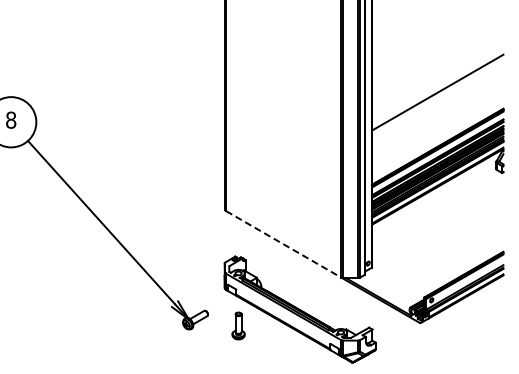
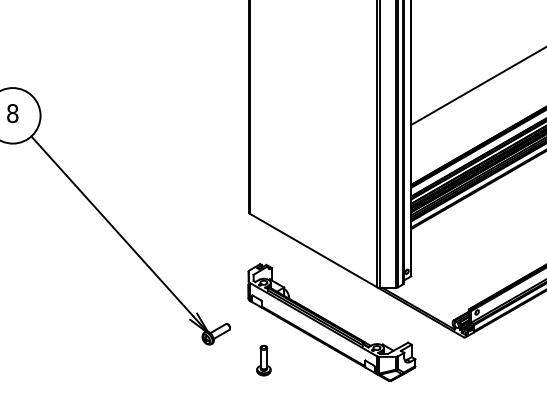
line: (284, 244) -> (314, 250), dashed -> solid
part: (238, 325) -> (263, 360), moved

